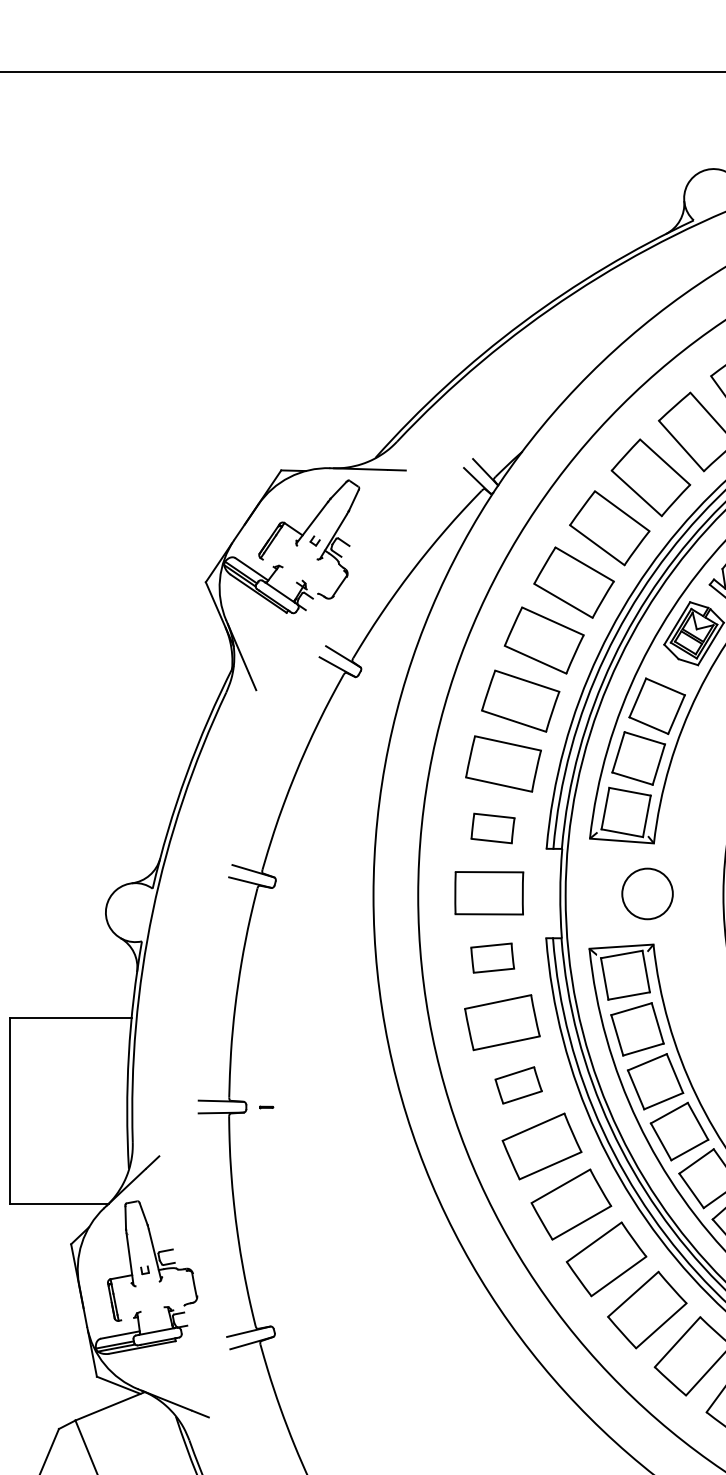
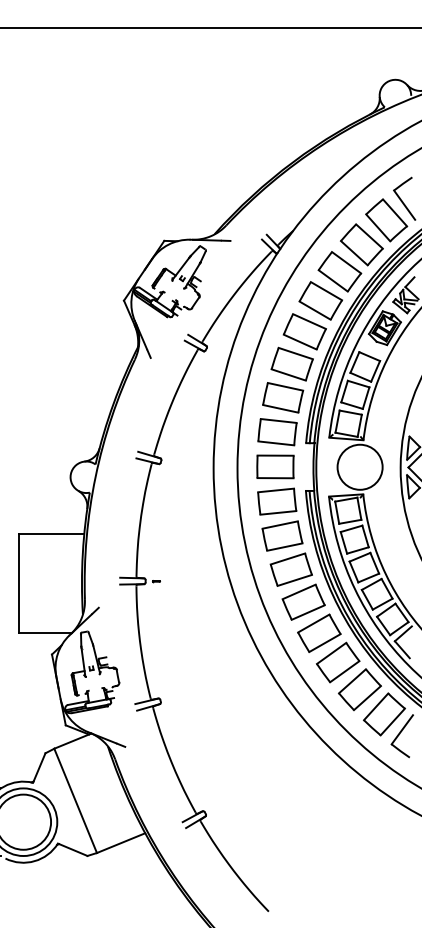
part: (493, 828) -> (277, 432), size x1.67
circle: (646, 892) -> (359, 466), size x1.67
part: (493, 957) -> (277, 501), size x1.67
part: (517, 1085) -> (290, 569), size x1.67

